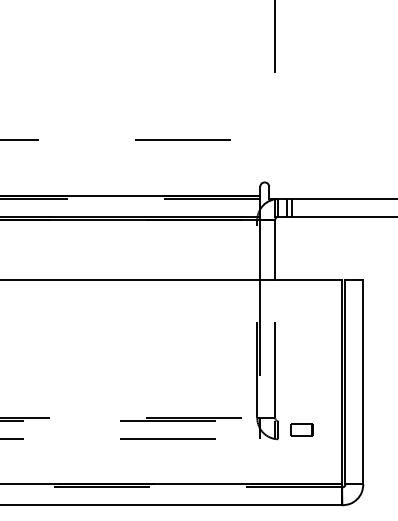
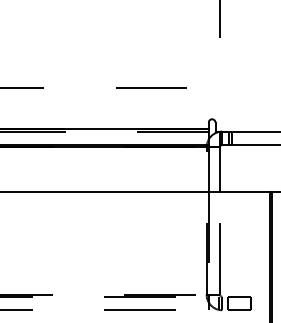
part: (301, 429) -> (239, 303), size x1.43

